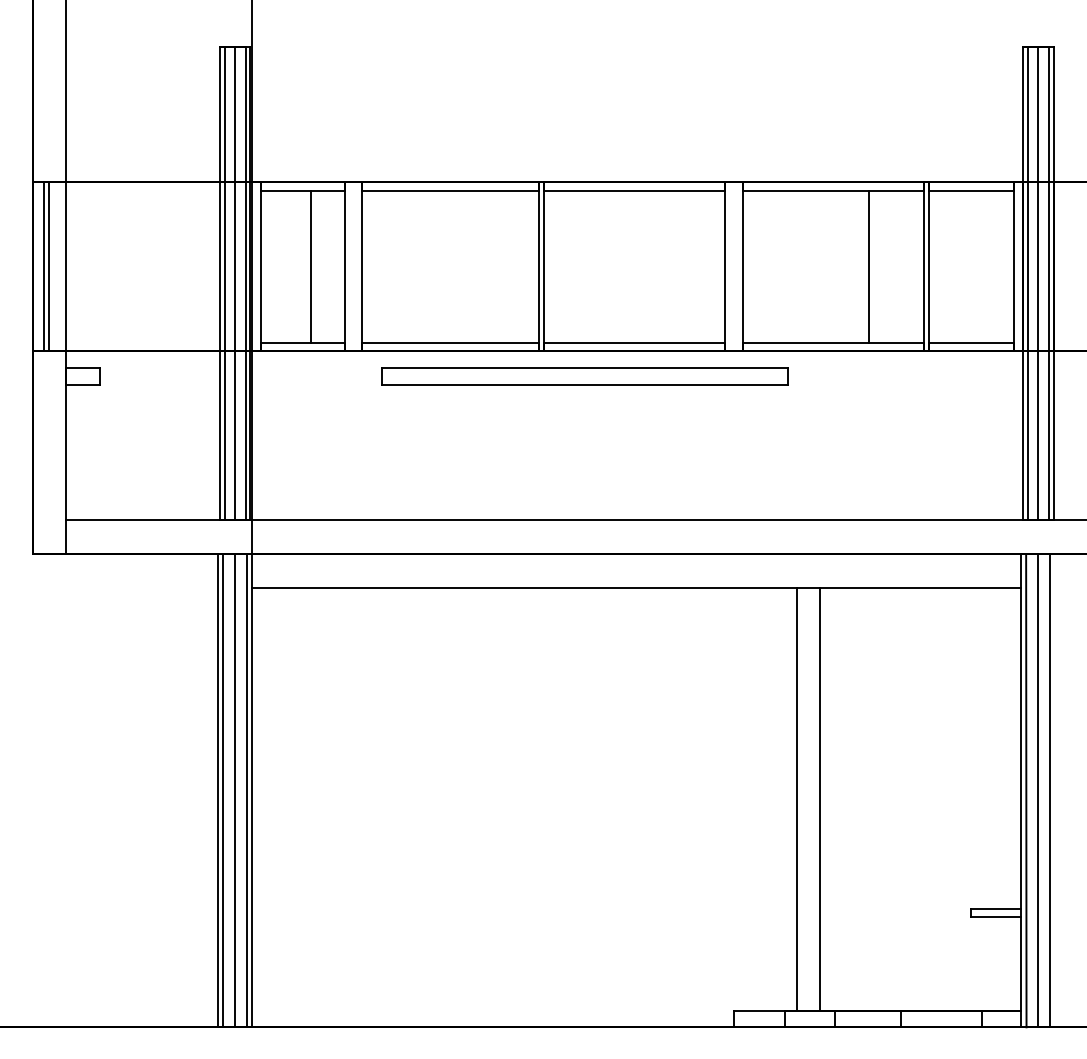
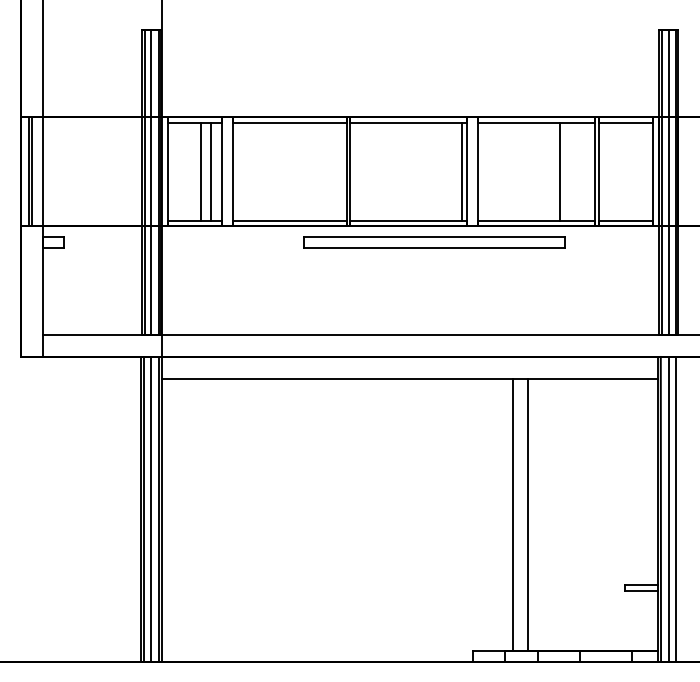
line: (328, 266) -> (211, 171), added
line: (716, 266) -> (461, 171), added
part: (584, 376) -> (434, 242), moved

